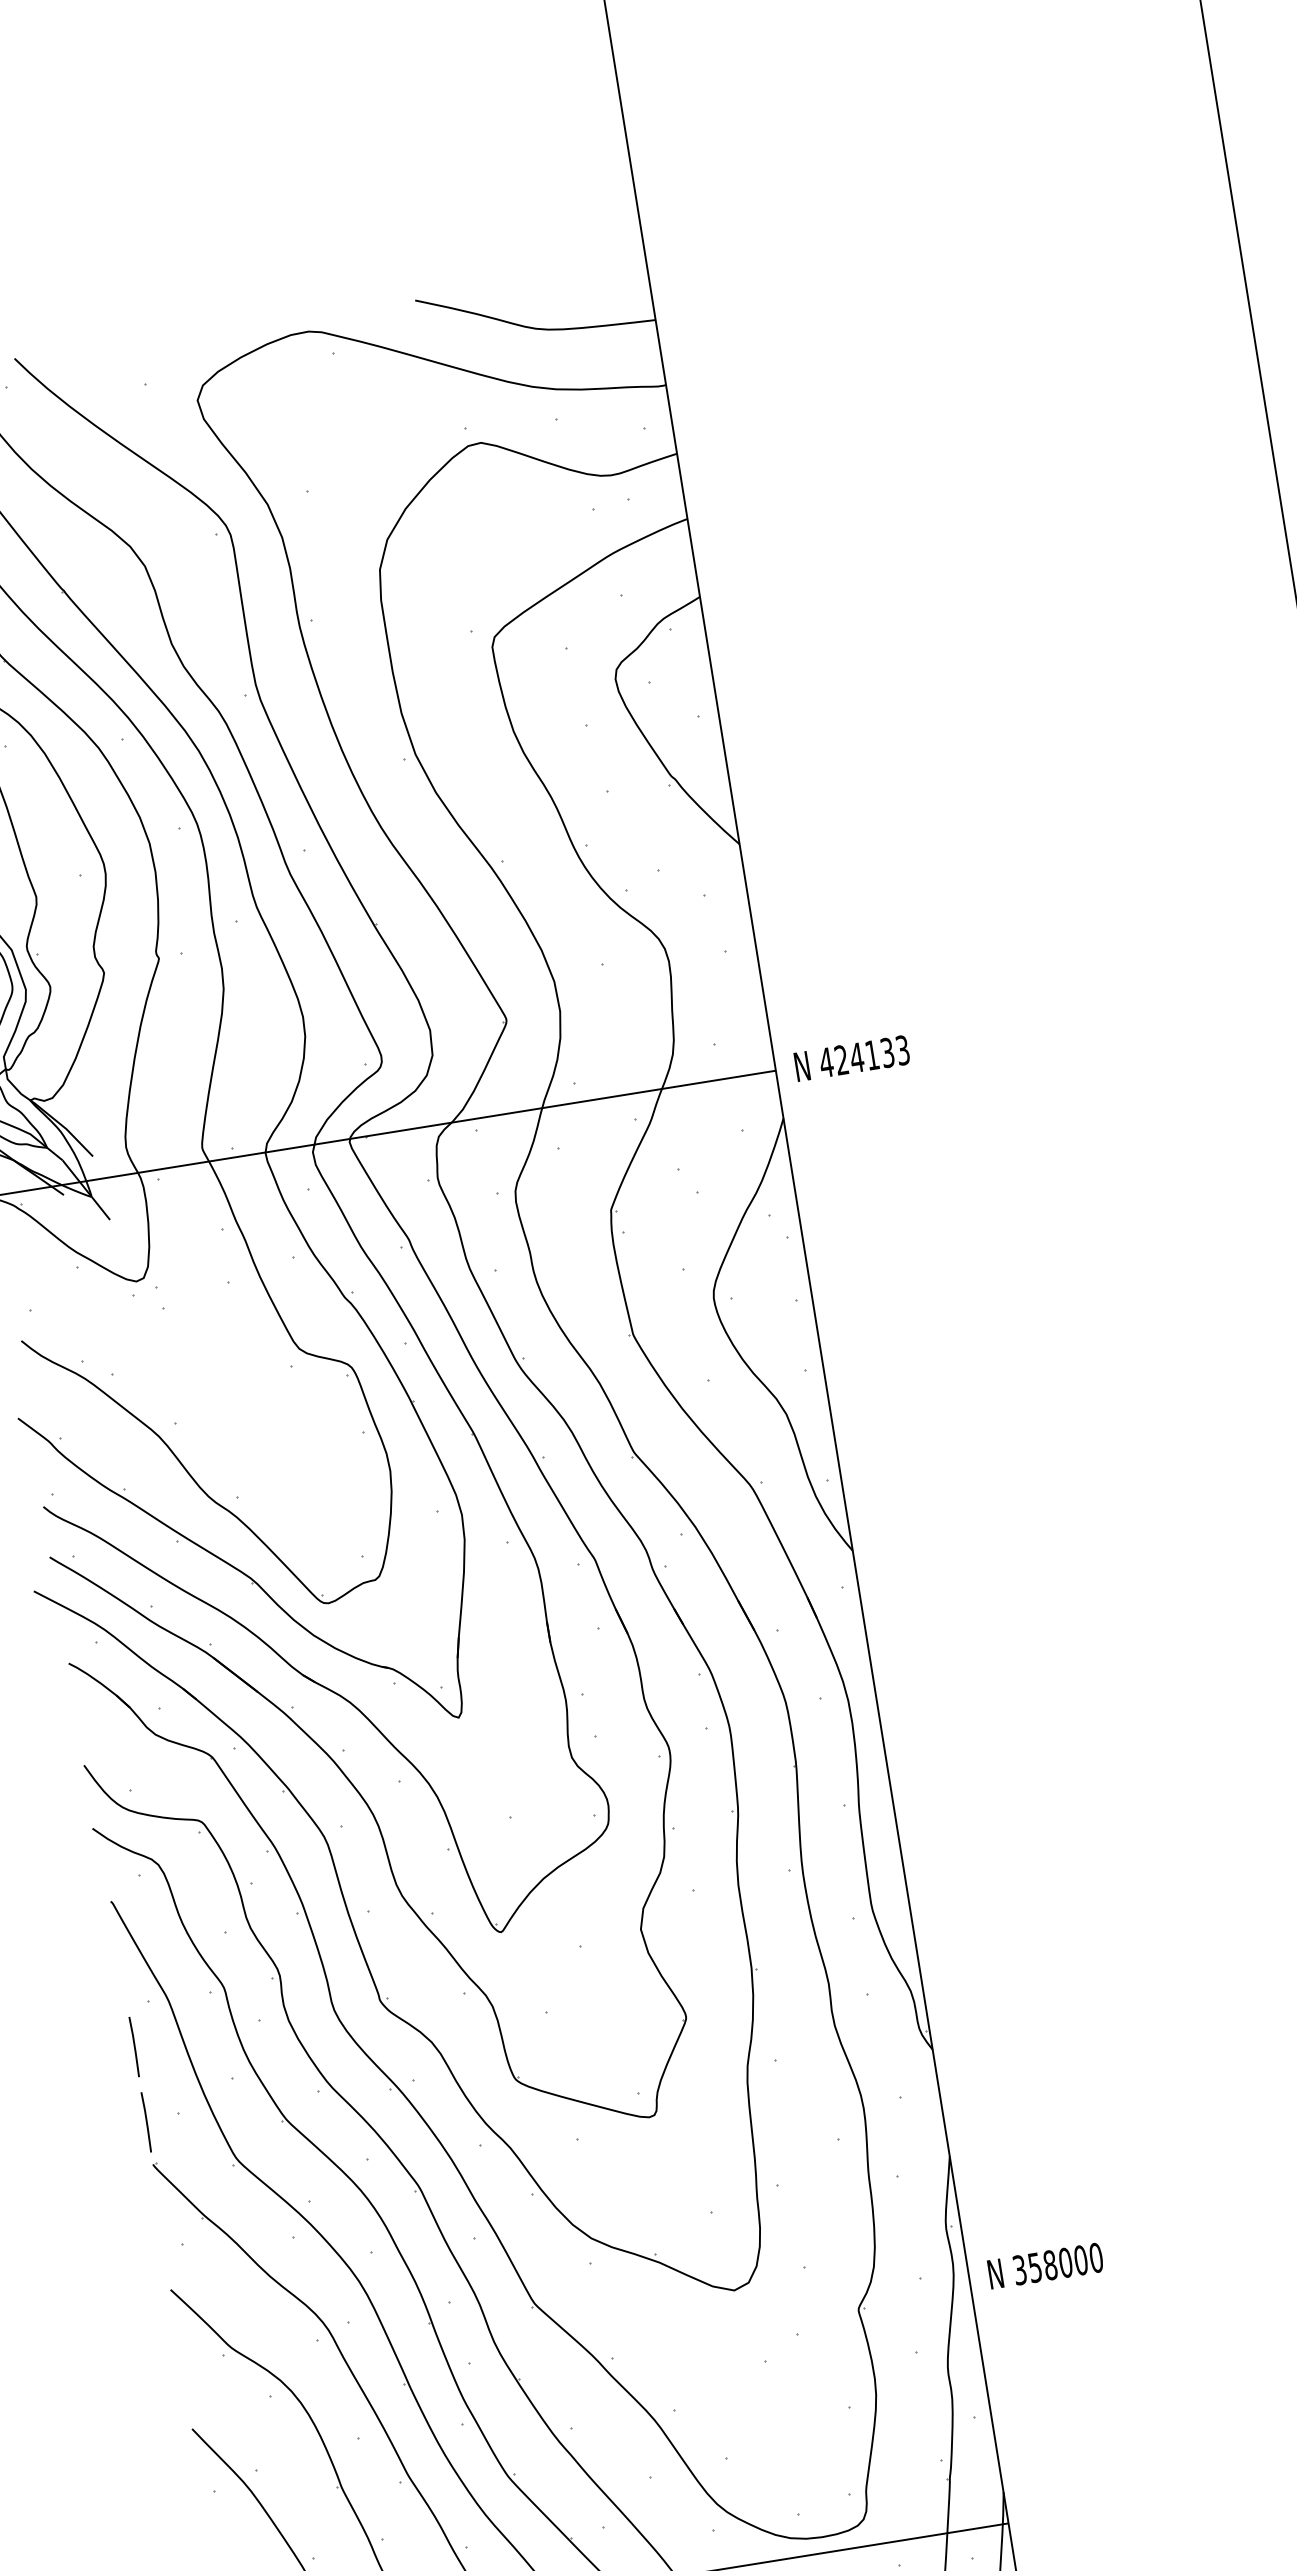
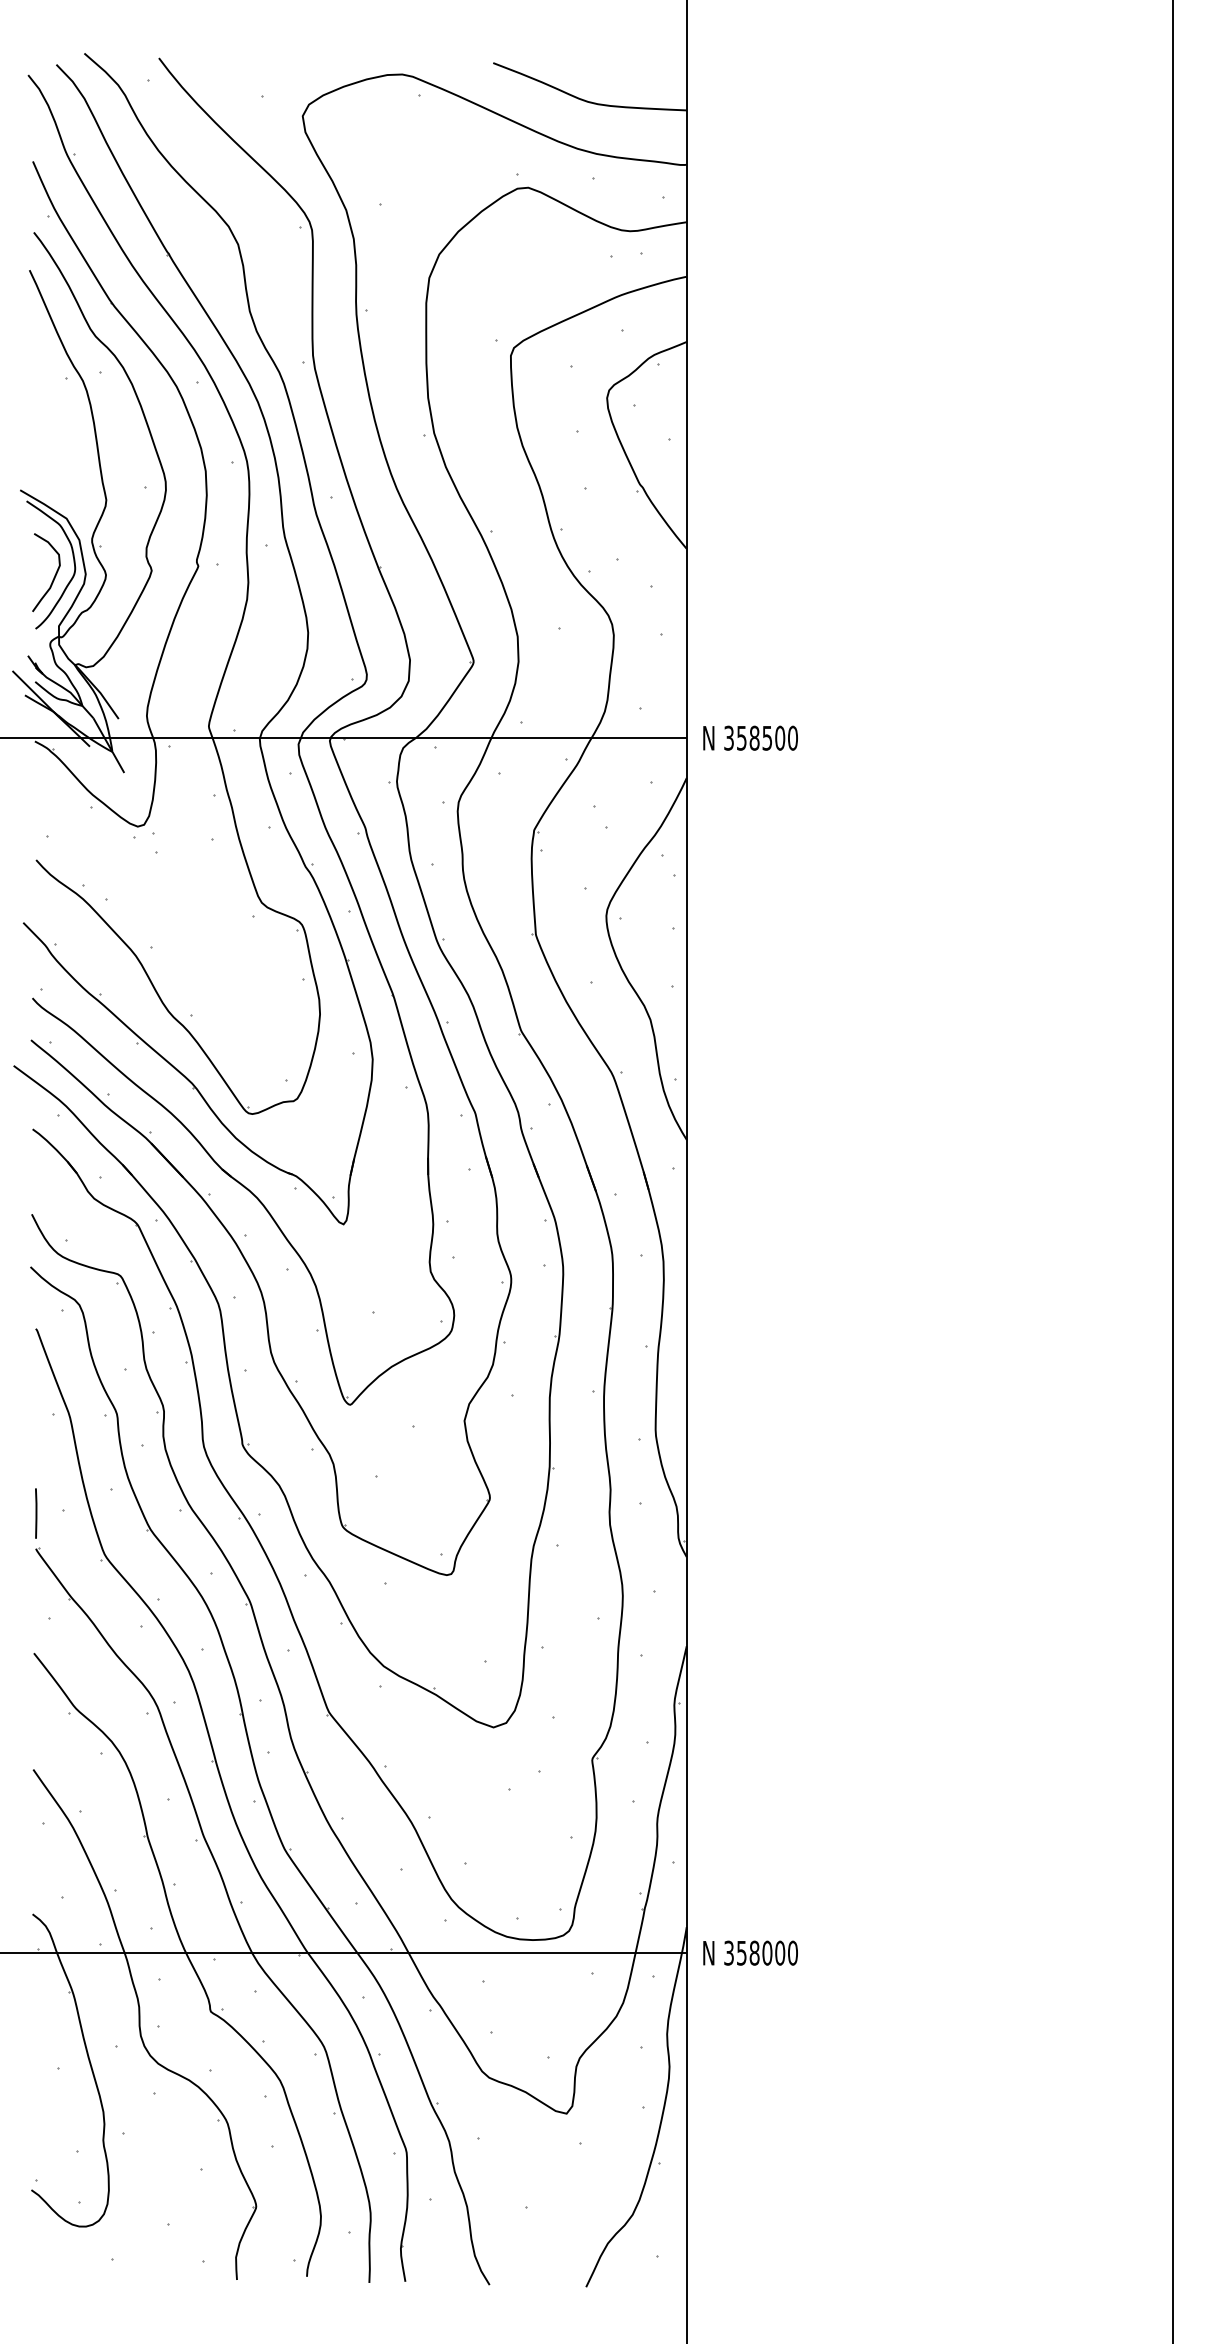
text: (863, 1055) -> (760, 737), 424133 -> 358500
line: (134, 2046) -> (36, 1450), removed
text: (1045, 2265) -> (750, 1952), moved

